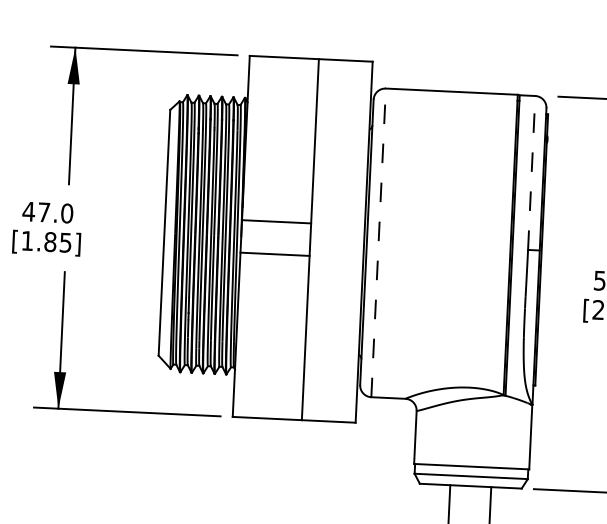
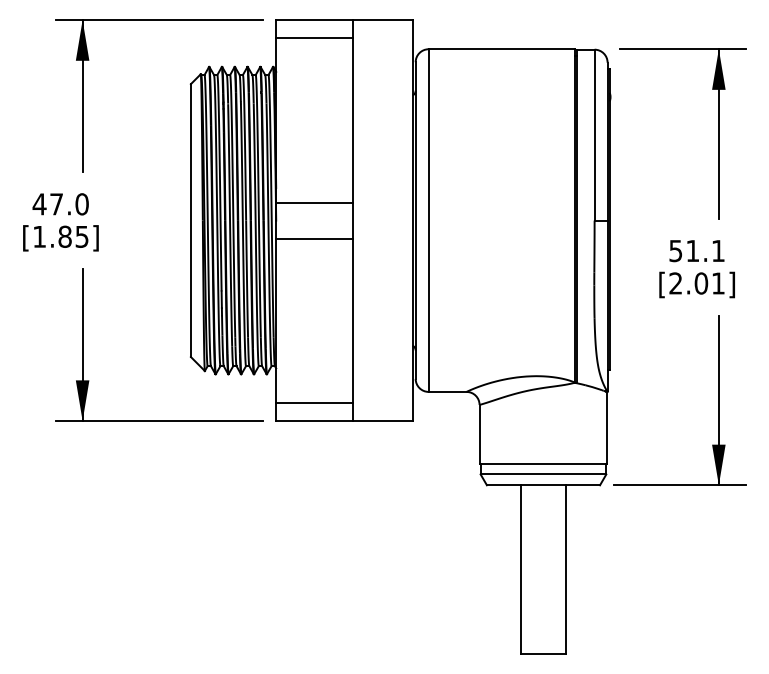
line: (283, 74) -> (314, 38), added
line: (531, 172) -> (594, 134), dashed -> solid
line: (378, 242) -> (428, 220), dashed -> solid
line: (268, 401) -> (314, 402), added

